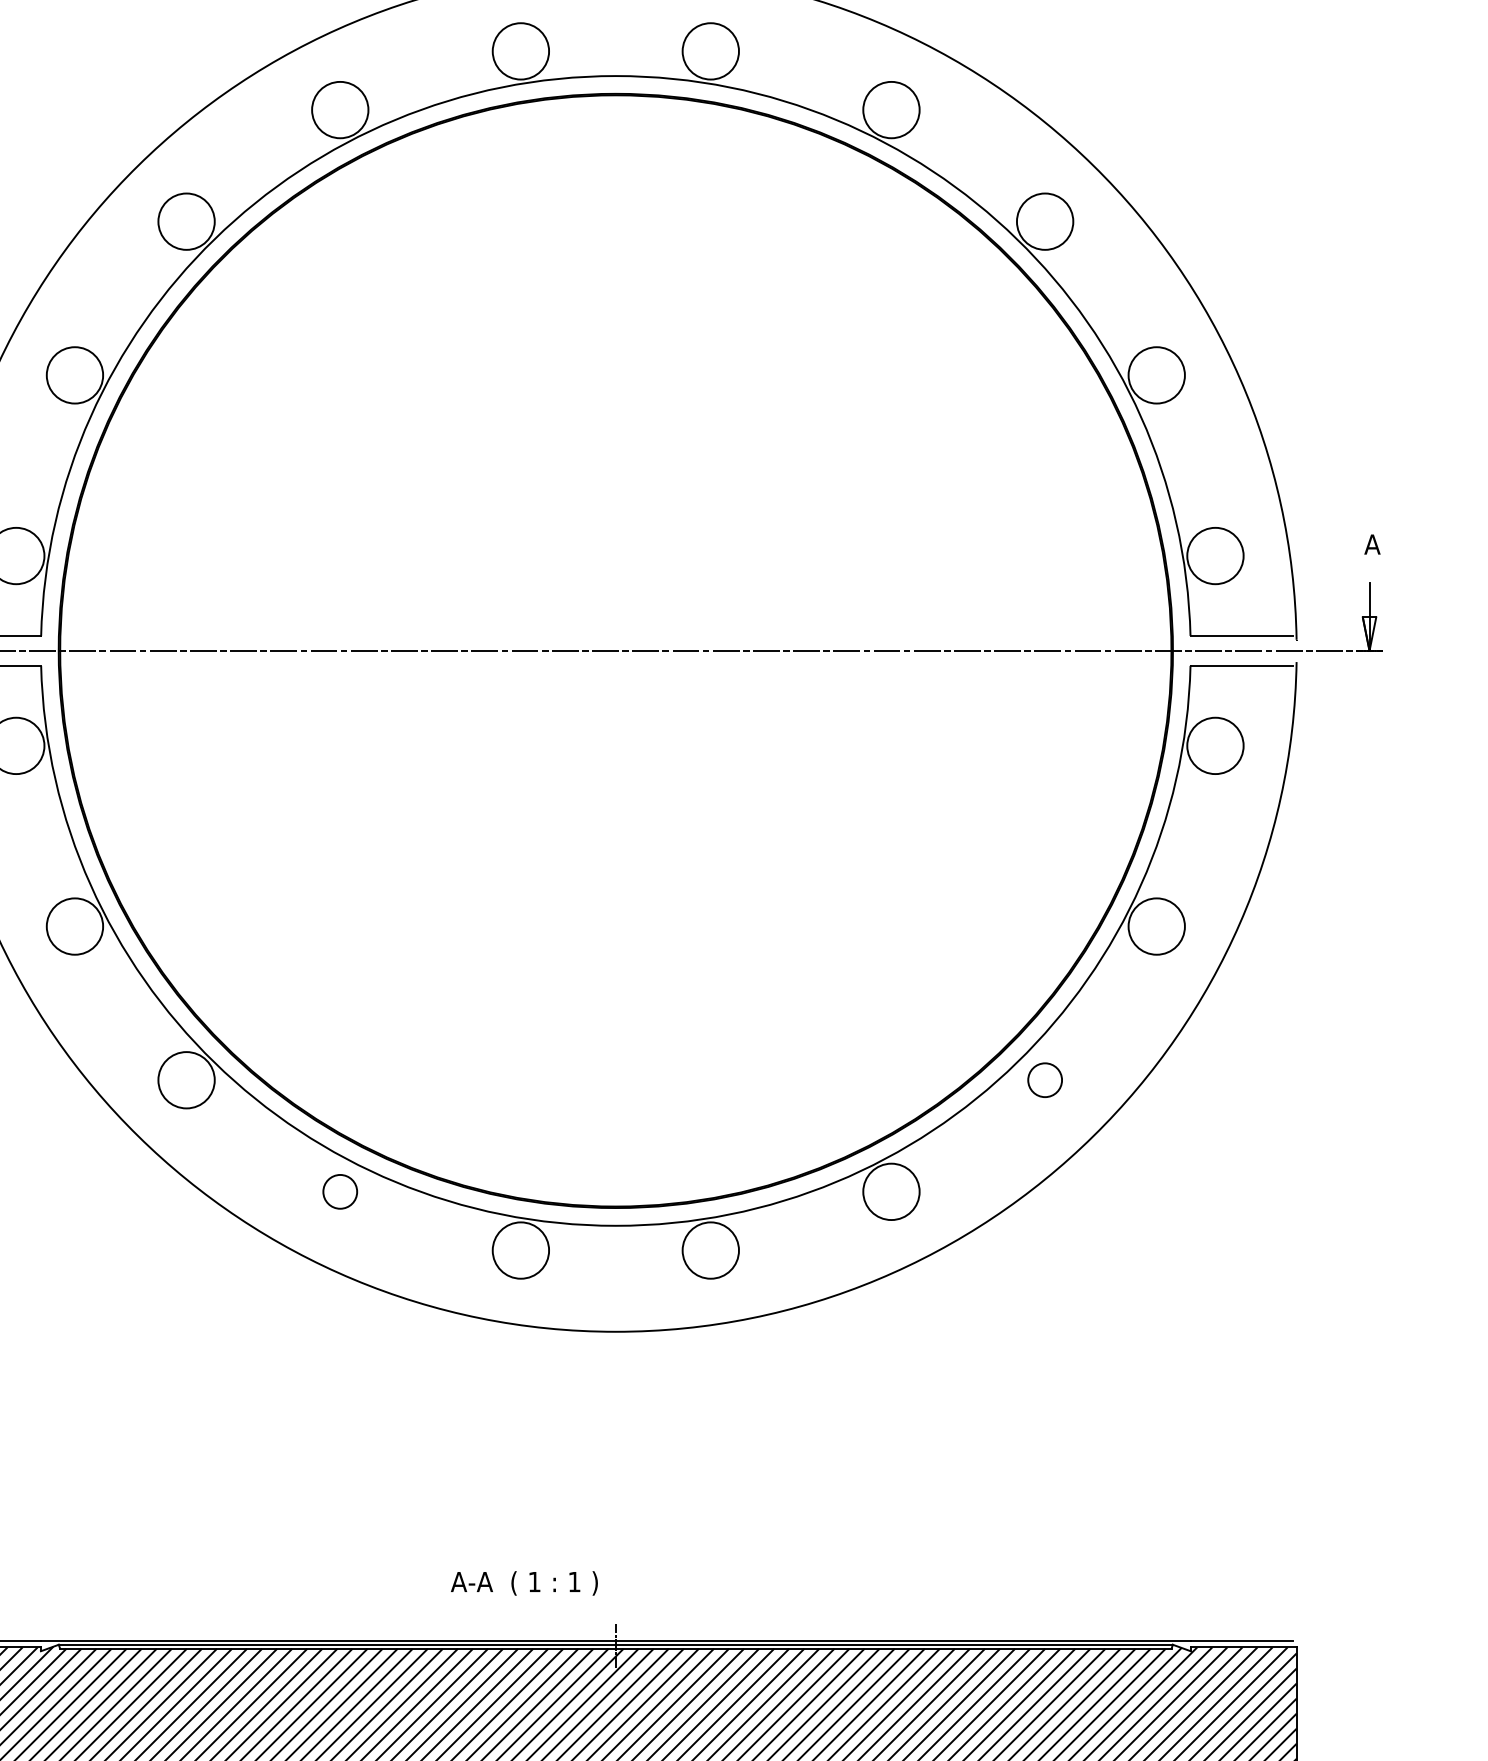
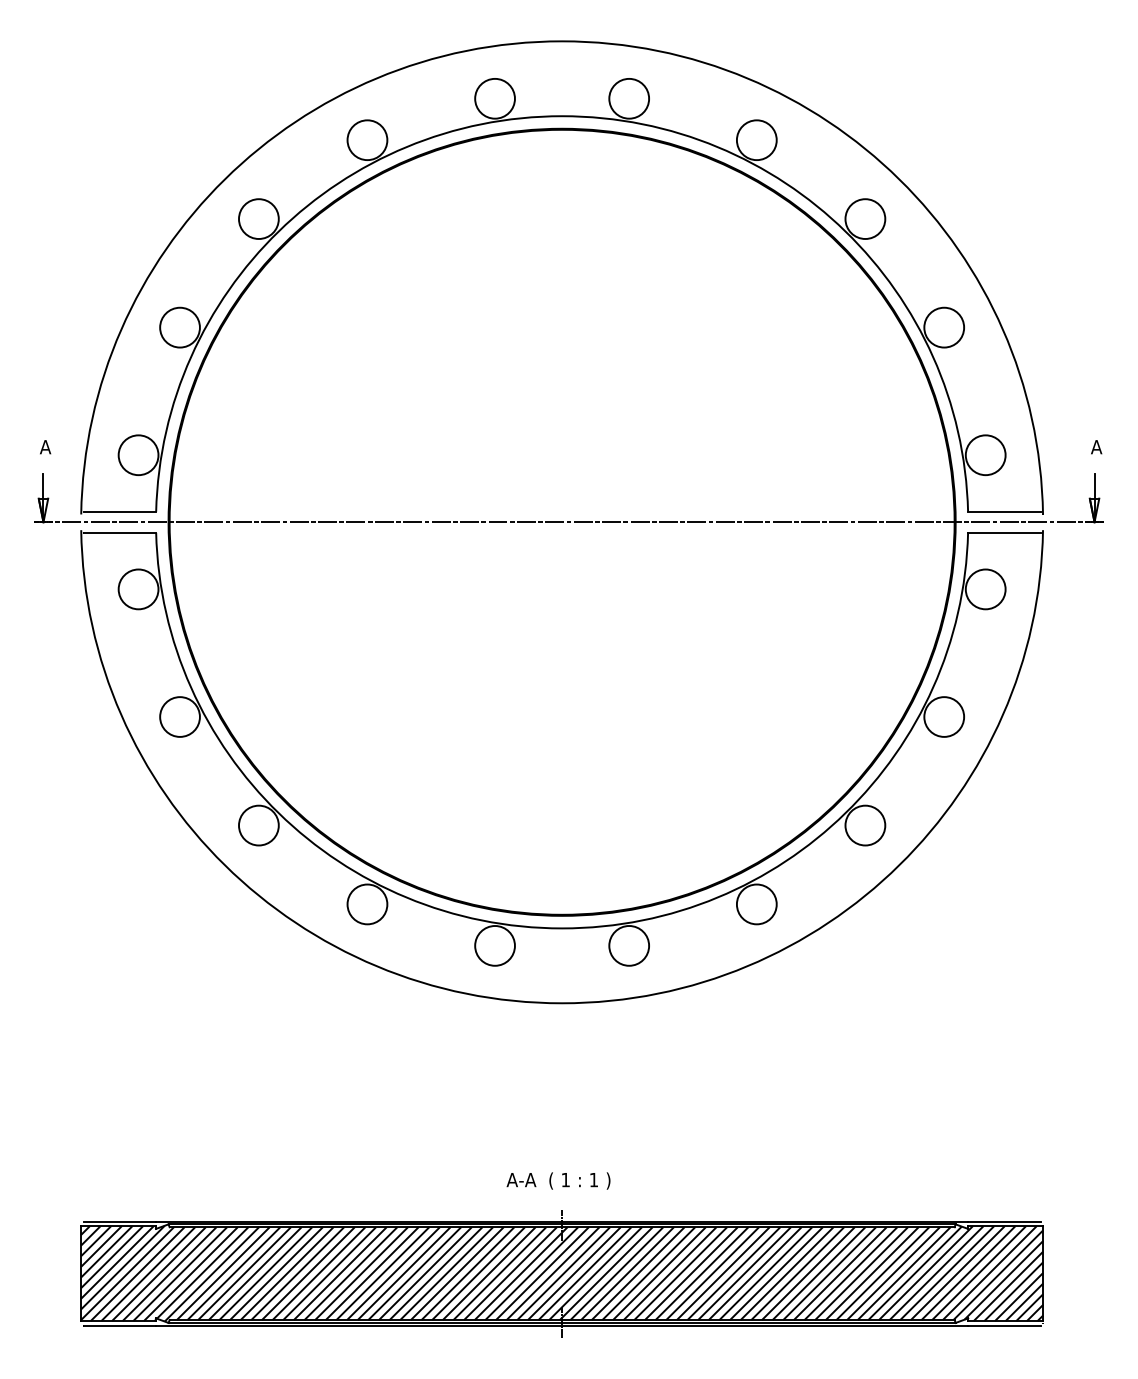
circle: (1045, 1080) -> (865, 825), size x1.67
circle: (340, 1191) -> (367, 904), size x1.67
text: (524, 1582) -> (558, 1180), moved

